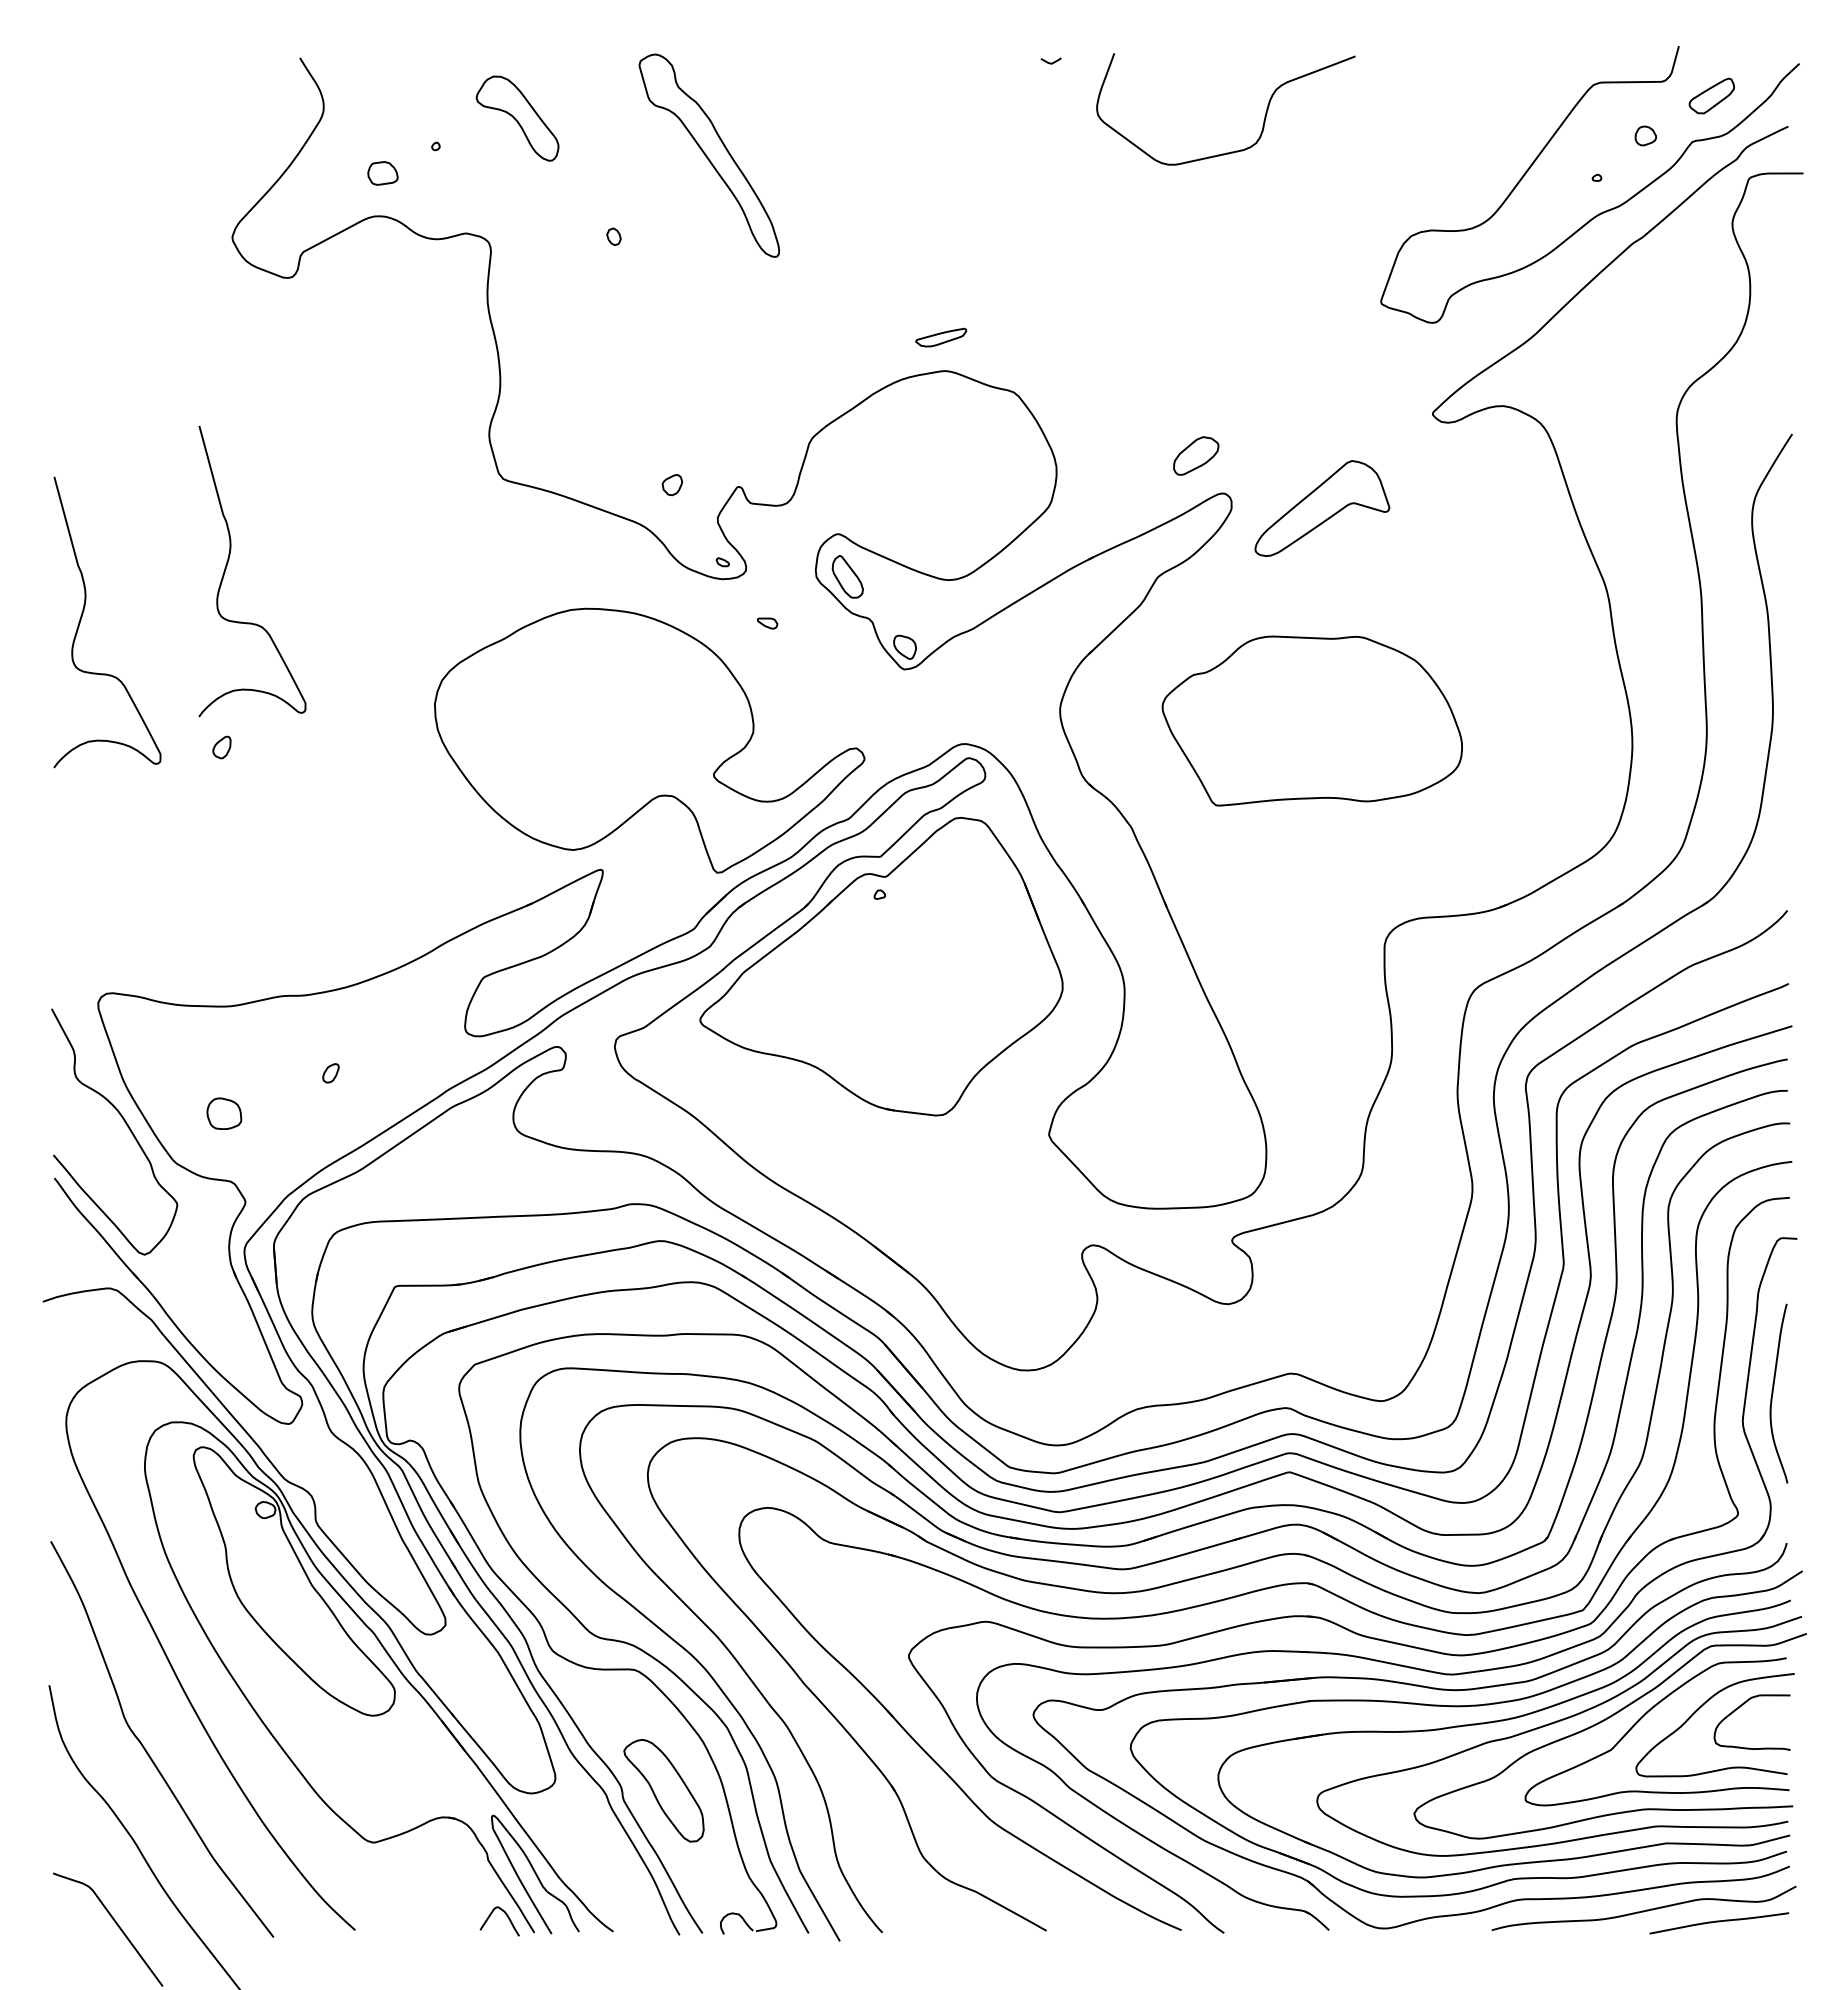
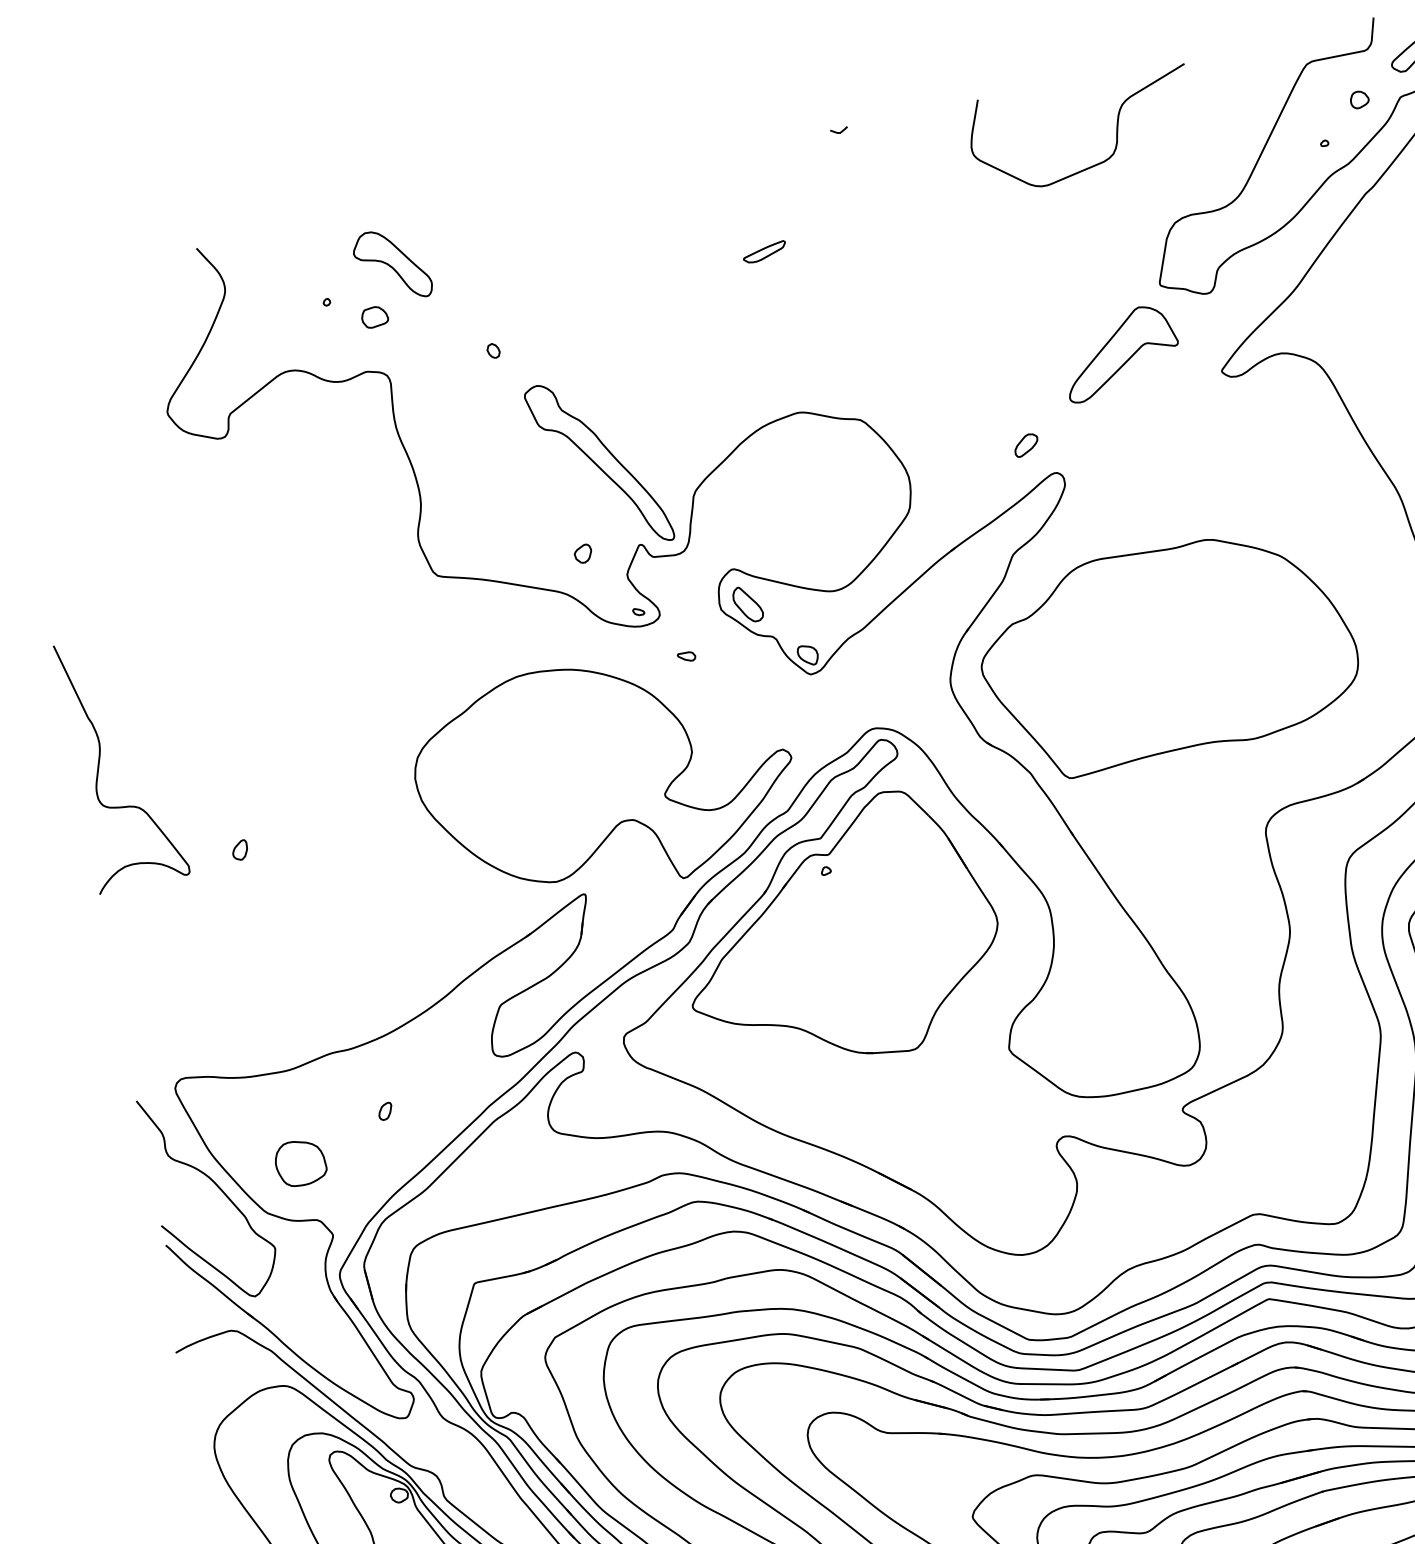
curve: (1263, 120) -> (1116, 133), moved
part: (708, 155) -> (598, 463), moved
part: (382, 173) -> (374, 317), moved
part: (941, 337) -> (764, 252), moved
part: (1195, 455) -> (1025, 444), size x0.62
part: (1322, 508) -> (1120, 352), moved
curve: (228, 563) -> (216, 691), removed
part: (1312, 720) -> (1168, 652), size x1.43
part: (224, 1113) -> (300, 1162), size x1.67

